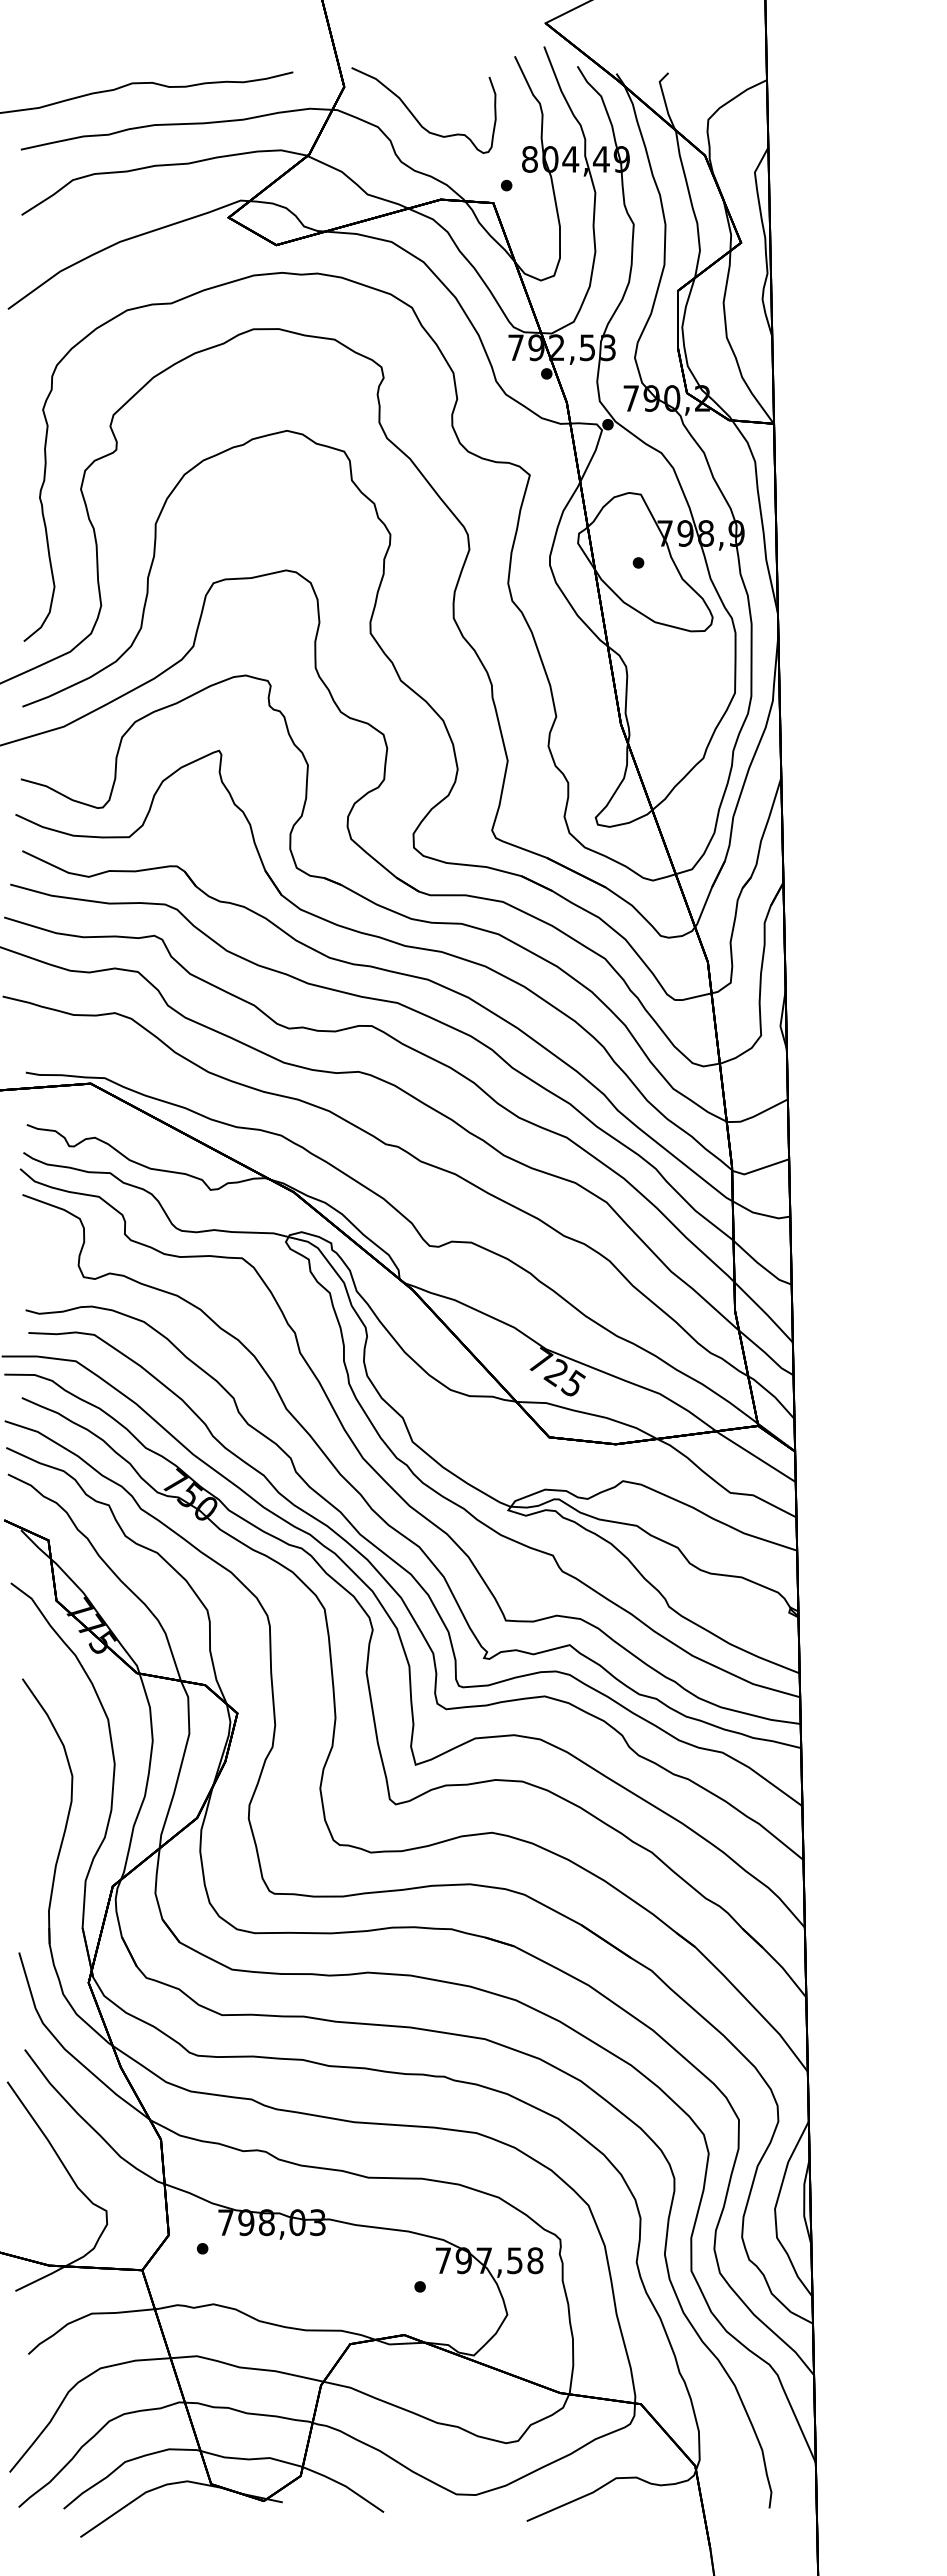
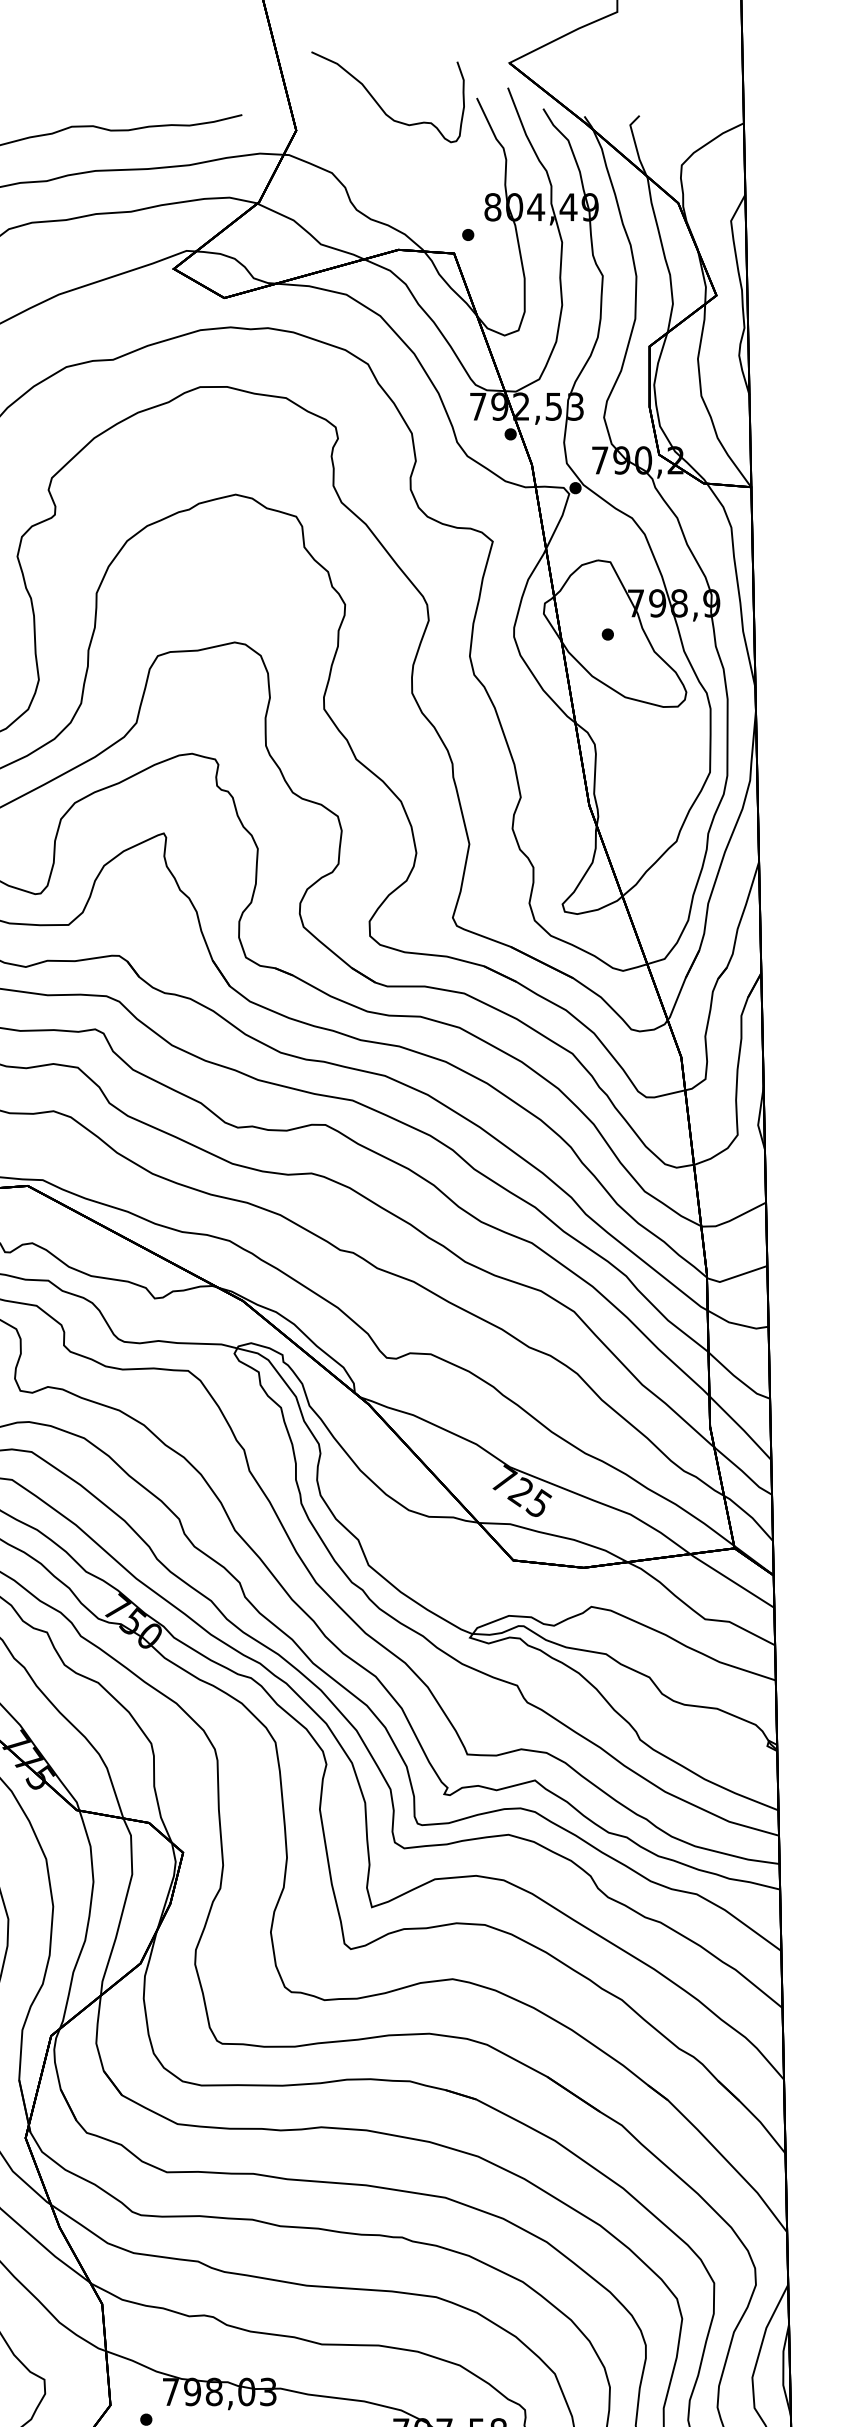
curve: (415, 116) -> (379, 103), moved

